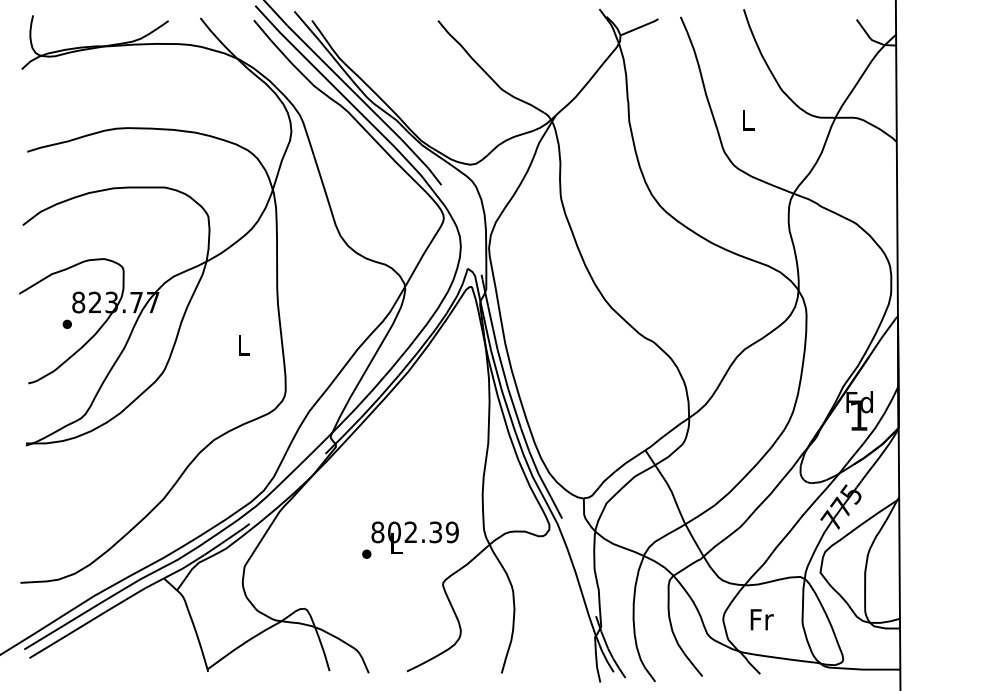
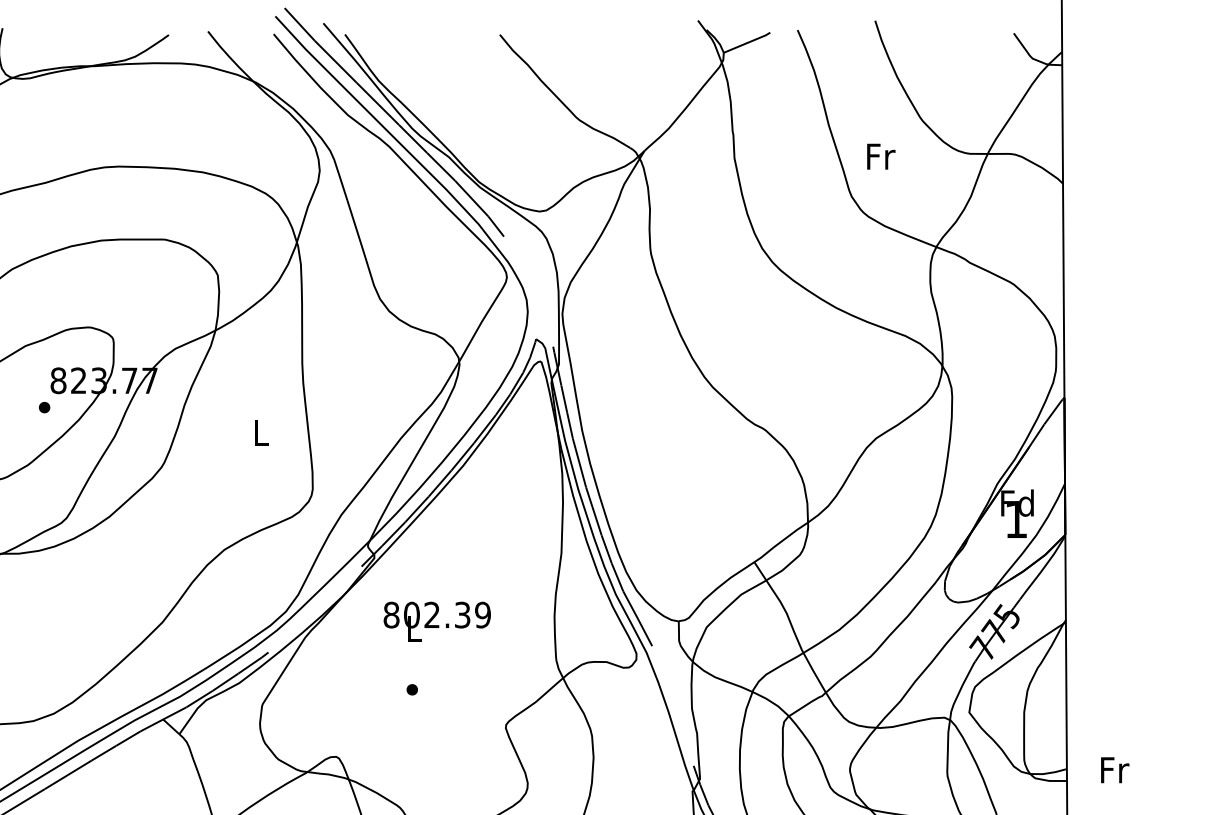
text: (748, 119) -> (880, 156), L -> Fr
text: (414, 537) -> (436, 621), moved
text: (761, 619) -> (1114, 769), moved

